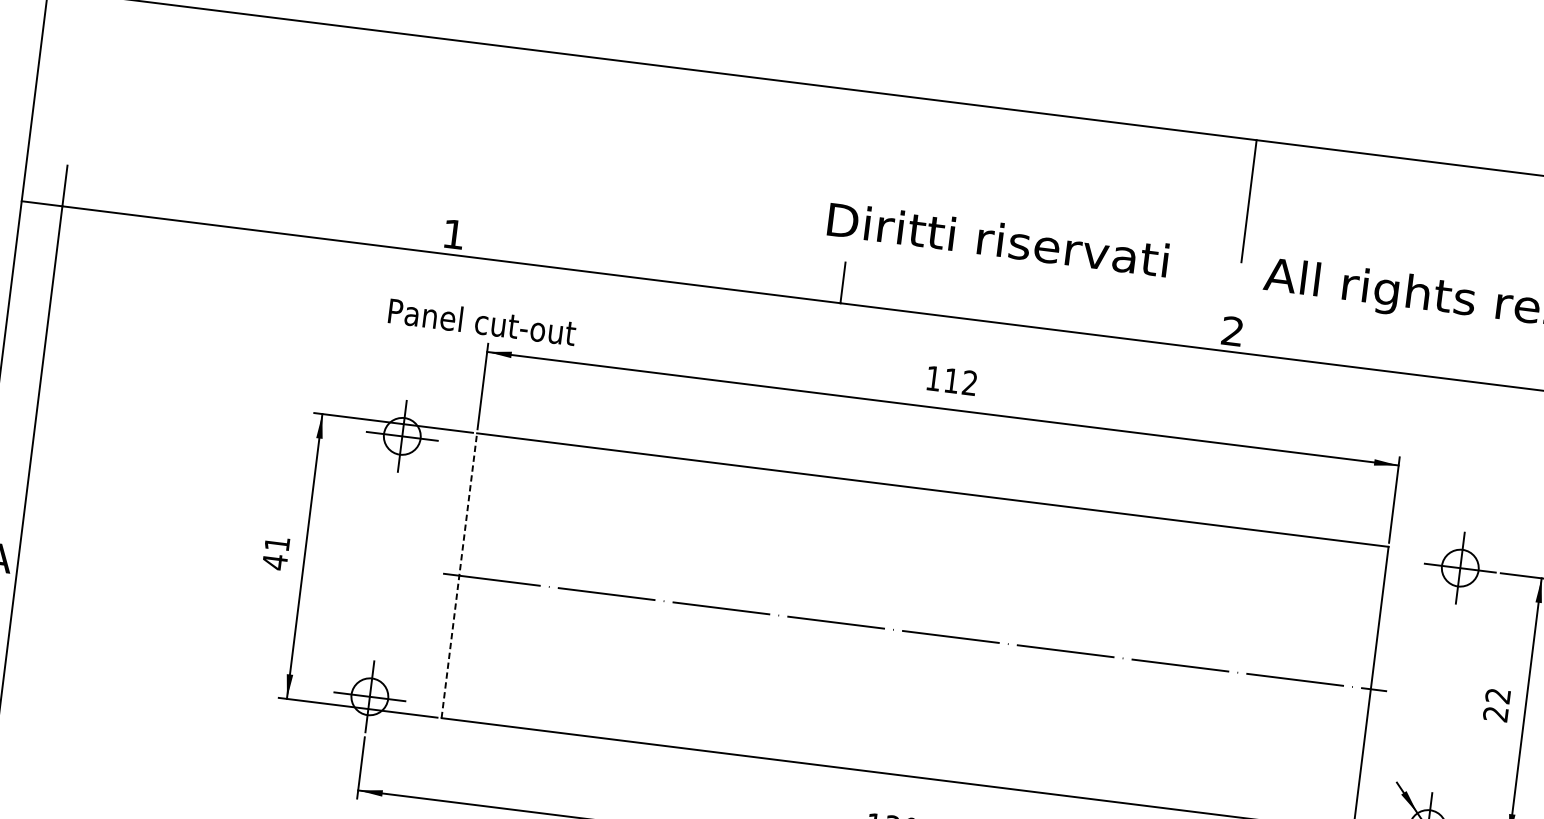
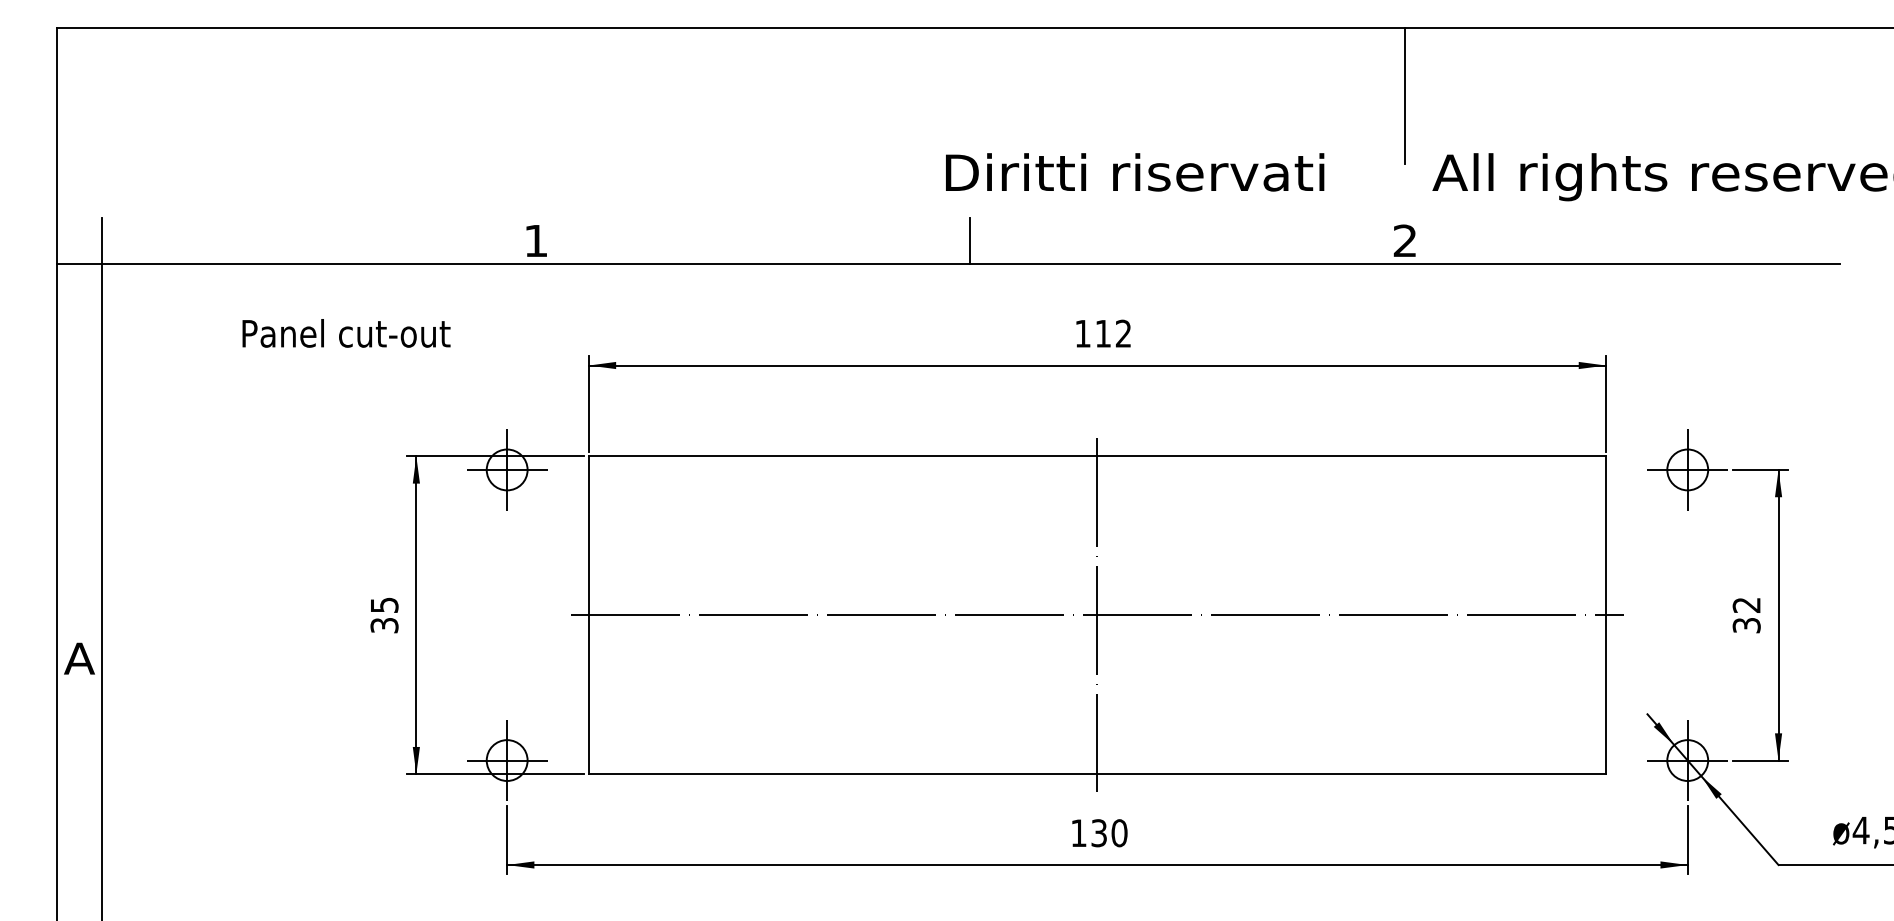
text: (482, 322) -> (346, 333), moved
text: (276, 553) -> (384, 615), 41 -> 35
line: (458, 575) -> (588, 615), dashed -> solid
line: (915, 632) -> (1097, 615), added
text: (1495, 714) -> (1746, 625), 22 -> 32

